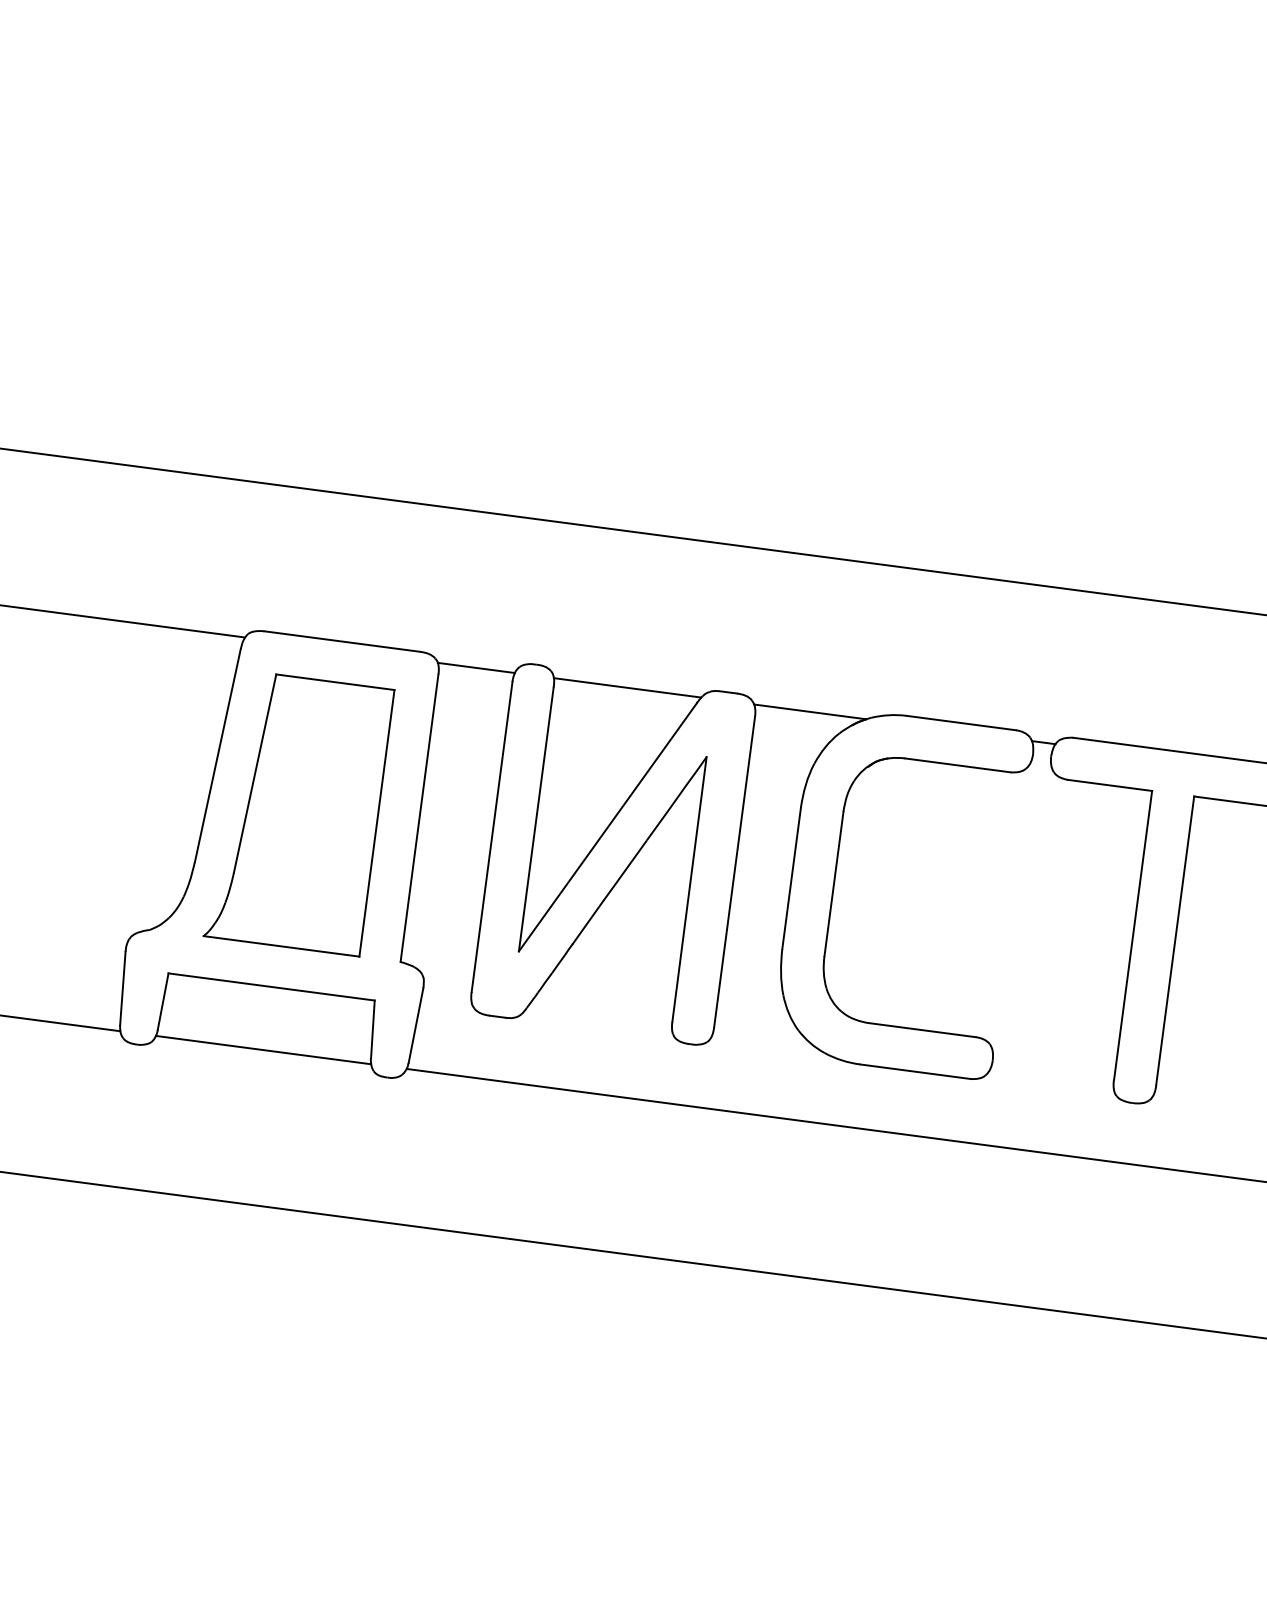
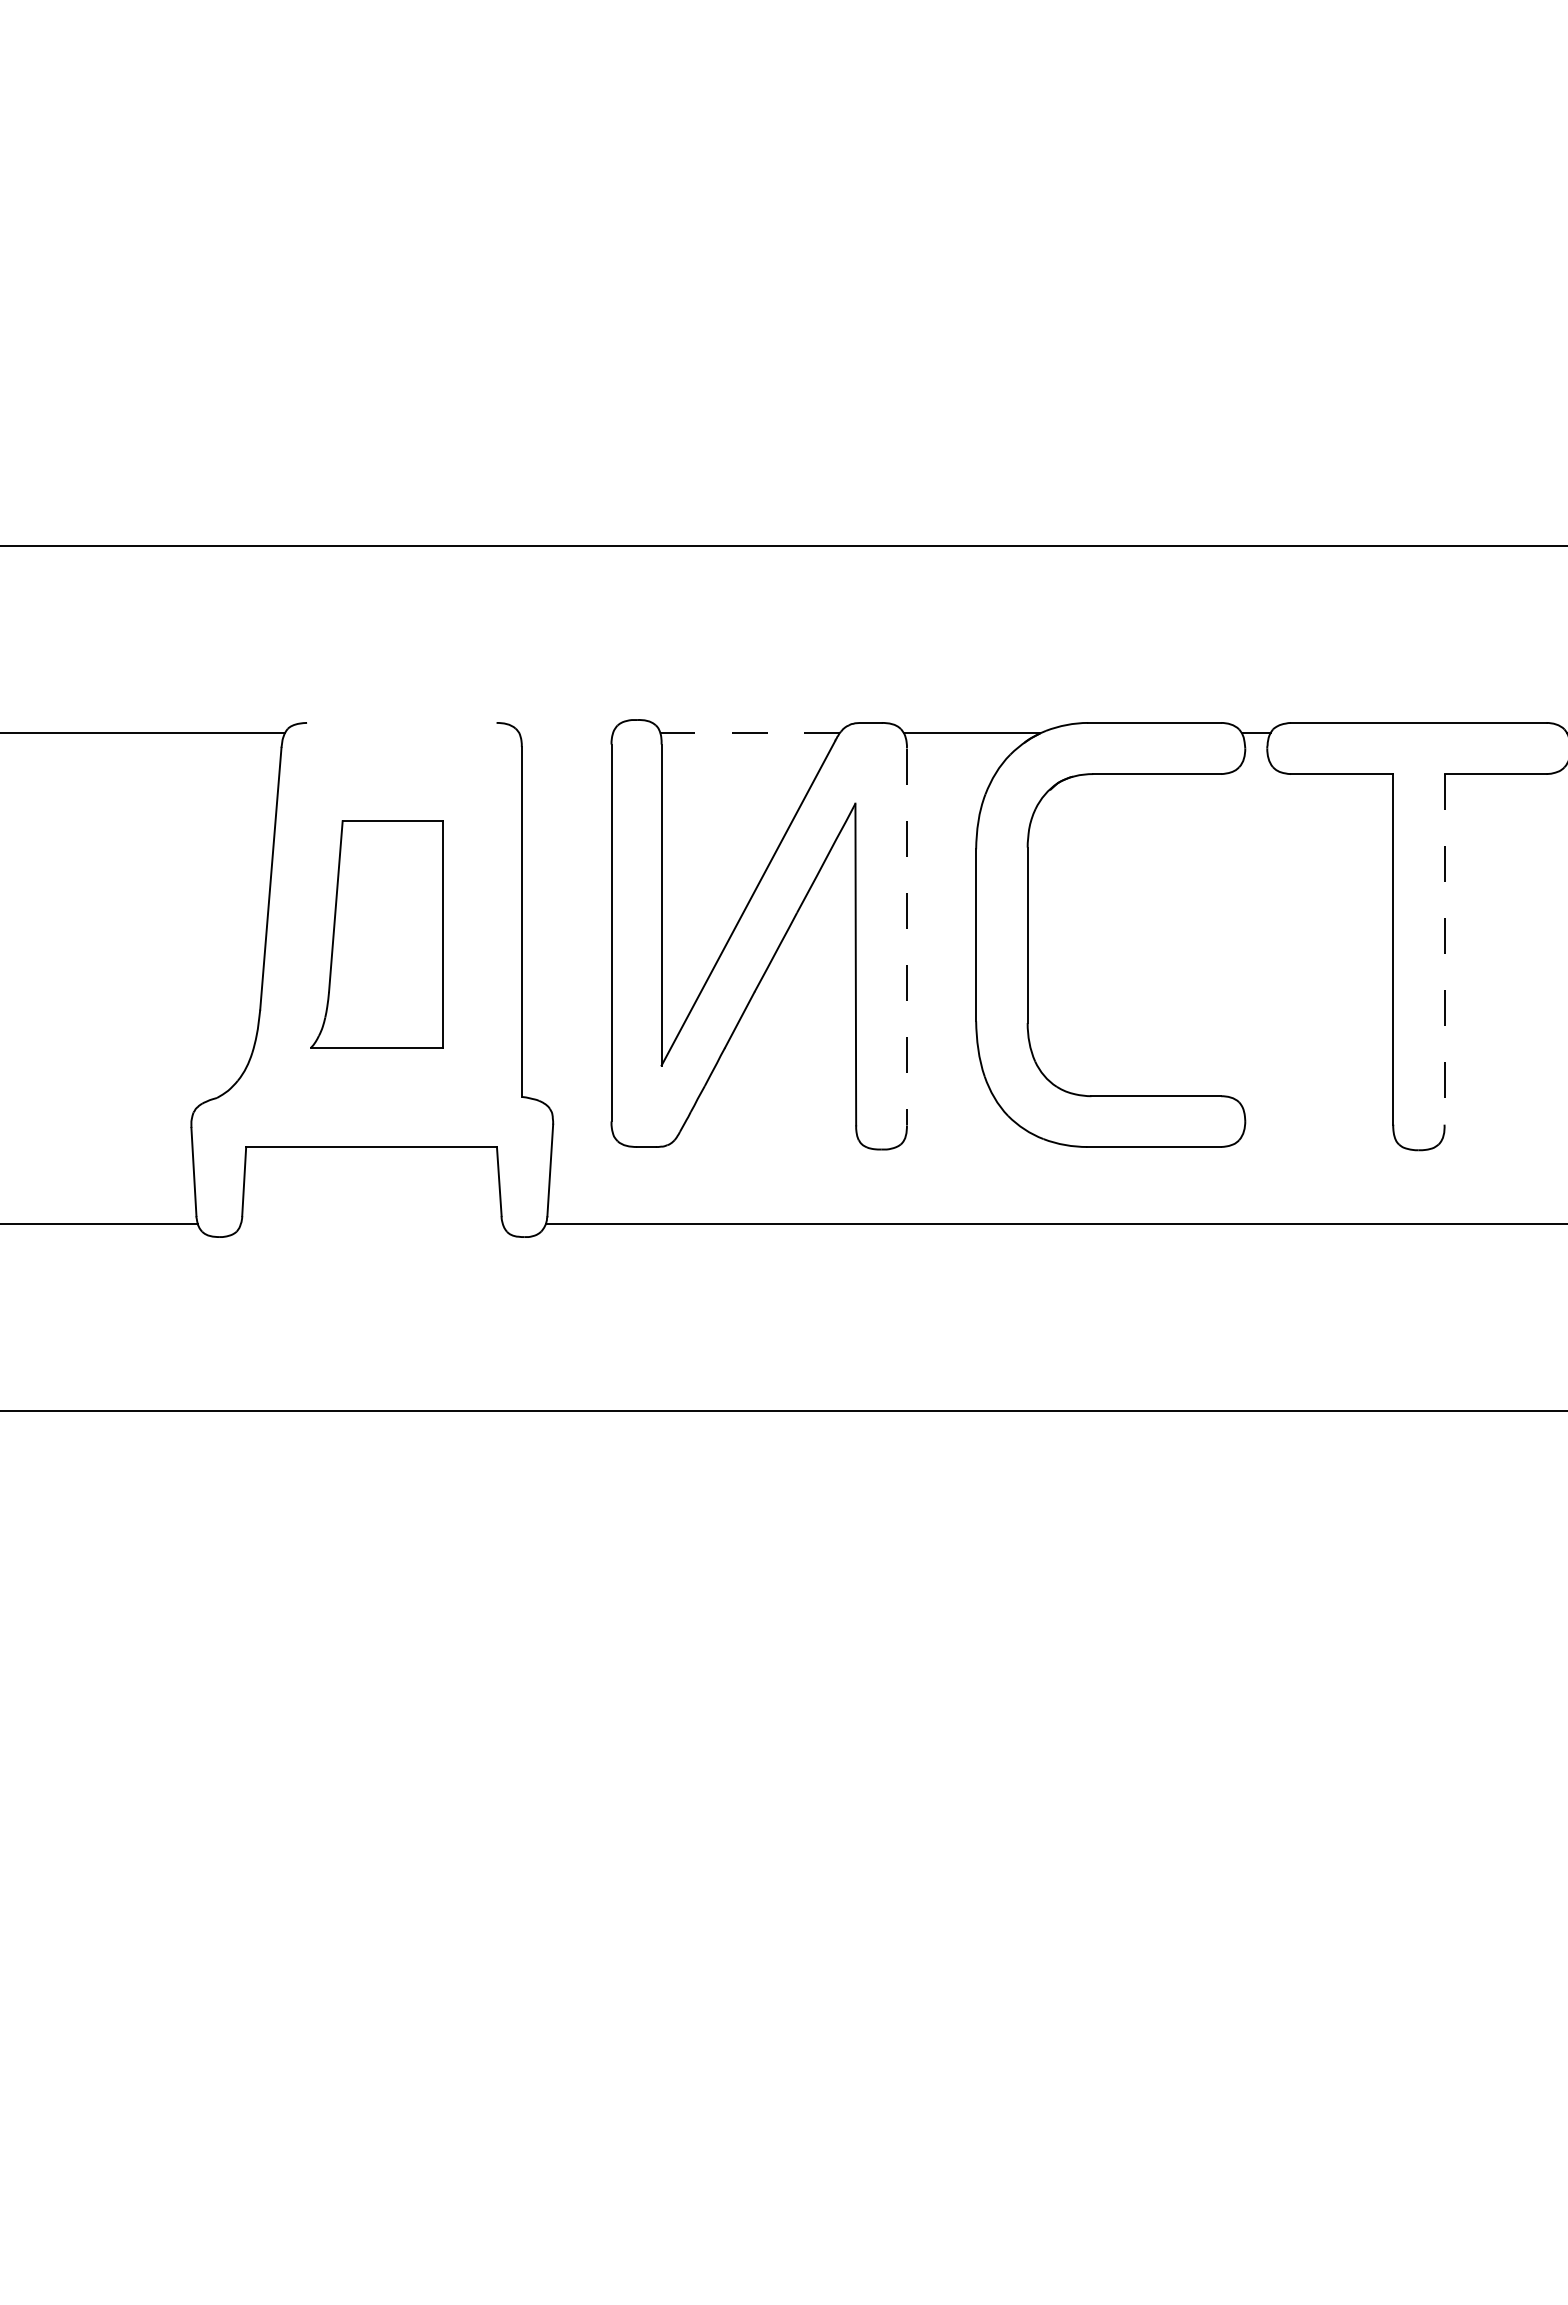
line: (342, 641) -> (401, 722), removed
line: (475, 667) -> (565, 733), removed
line: (627, 688) -> (750, 733), solid -> dashed
part: (298, 812) -> (376, 934), size x0.7
line: (734, 872) -> (906, 937), solid -> dashed
line: (1175, 940) -> (1444, 949), solid -> dashed
line: (263, 1049) -> (371, 1223), removed

